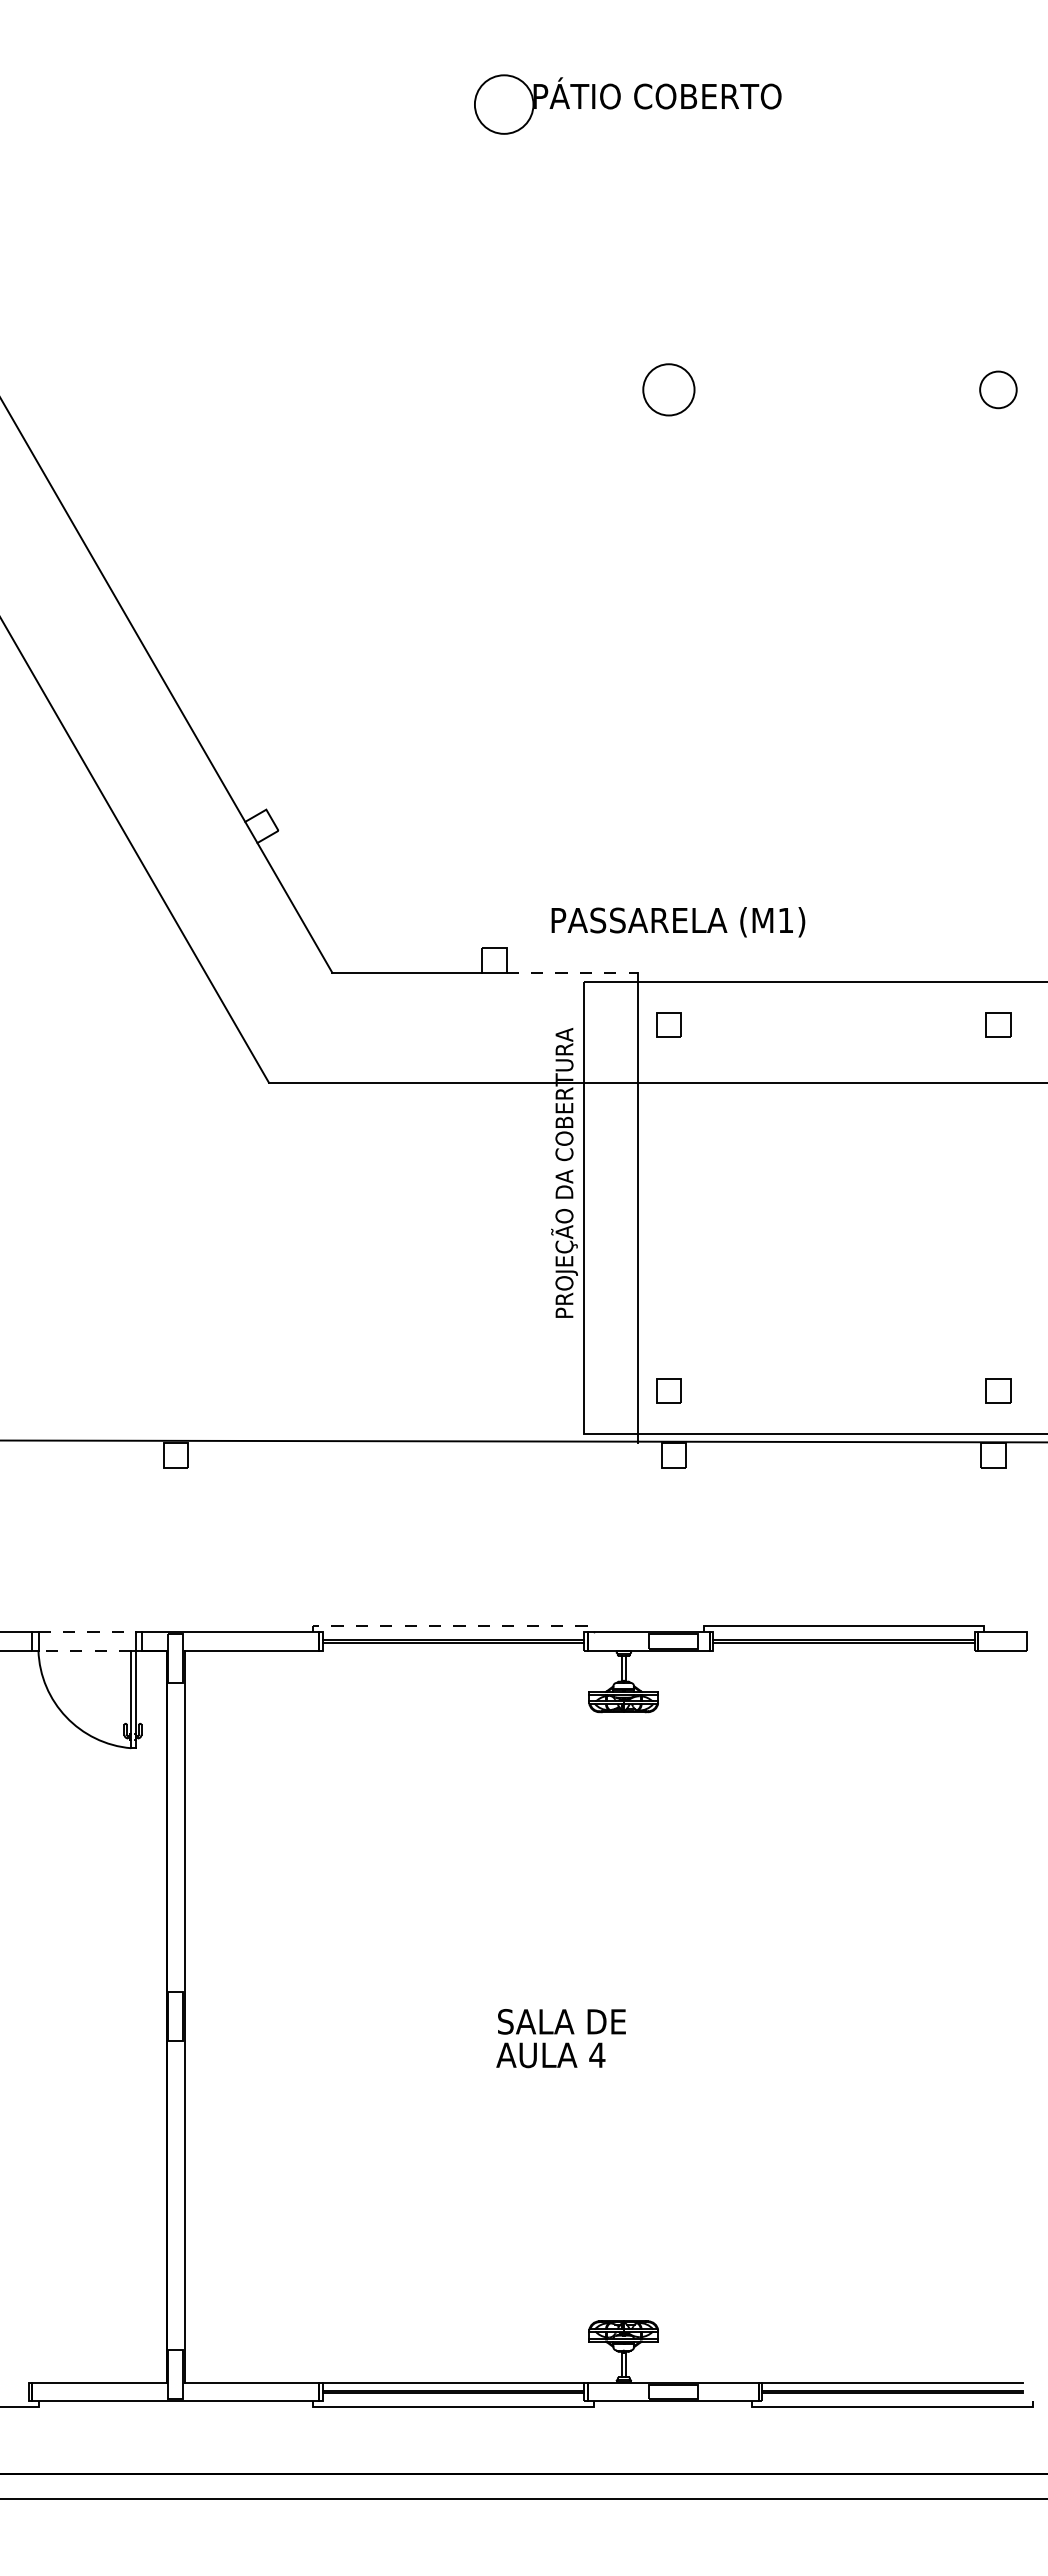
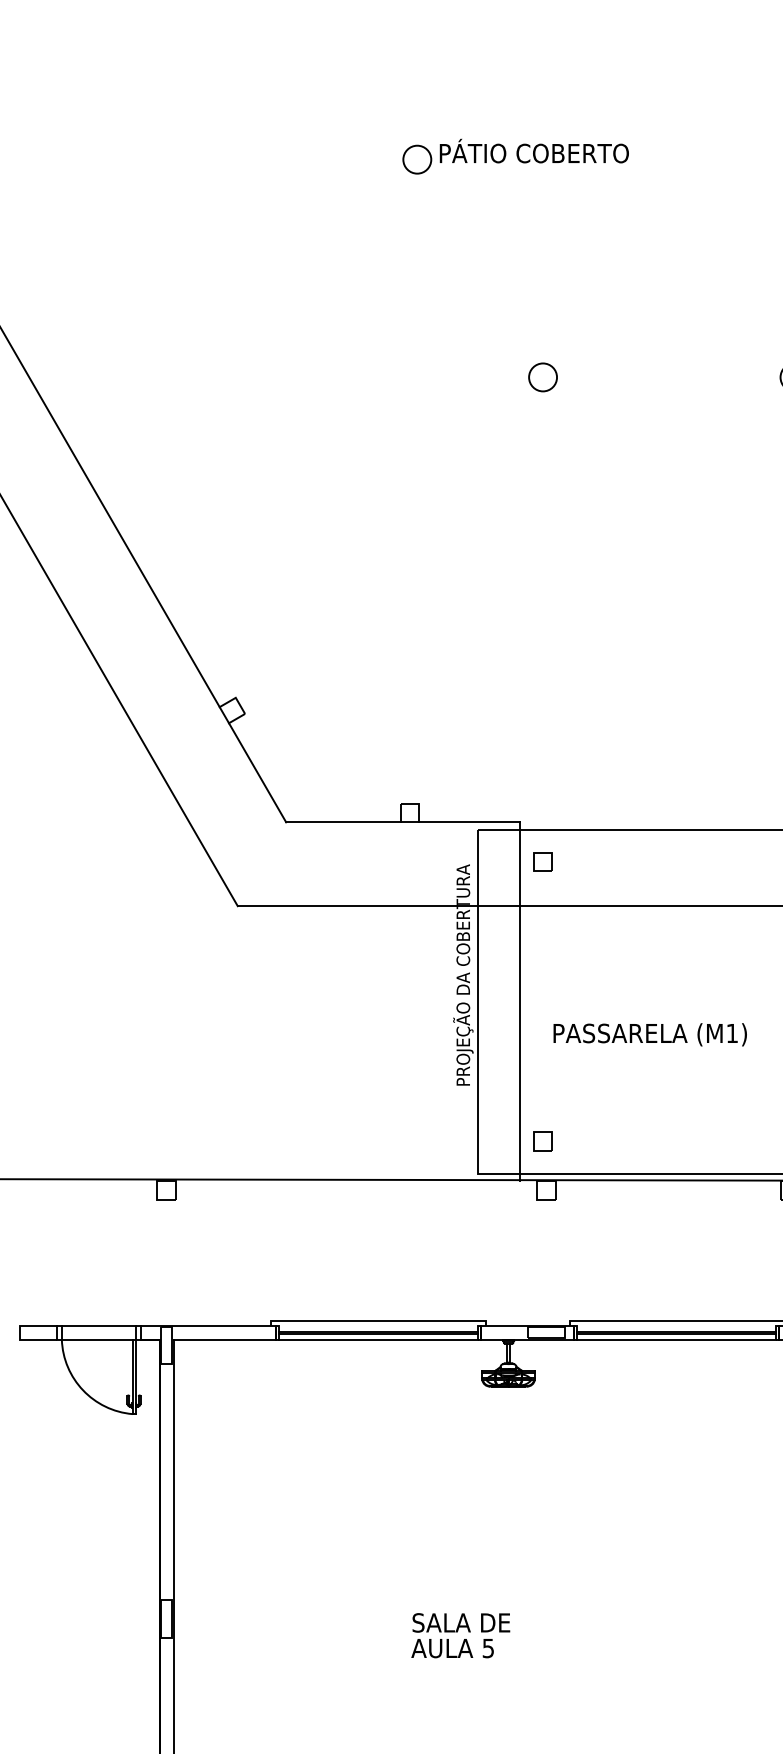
circle: (503, 104) -> (416, 159), size x0.62
circle: (668, 389) -> (542, 377), size x0.71
text: (678, 922) -> (650, 1035), moved
line: (572, 972) -> (469, 822), dashed -> solid
line: (453, 1626) -> (378, 1321), dashed -> solid
line: (87, 1632) -> (99, 1325), dashed -> solid
line: (84, 1650) -> (97, 1339), dashed -> solid
line: (453, 1650) -> (378, 1339), added
line: (843, 1650) -> (676, 1339), added
text: (597, 2055) -> (488, 1648), 4 -> 5

